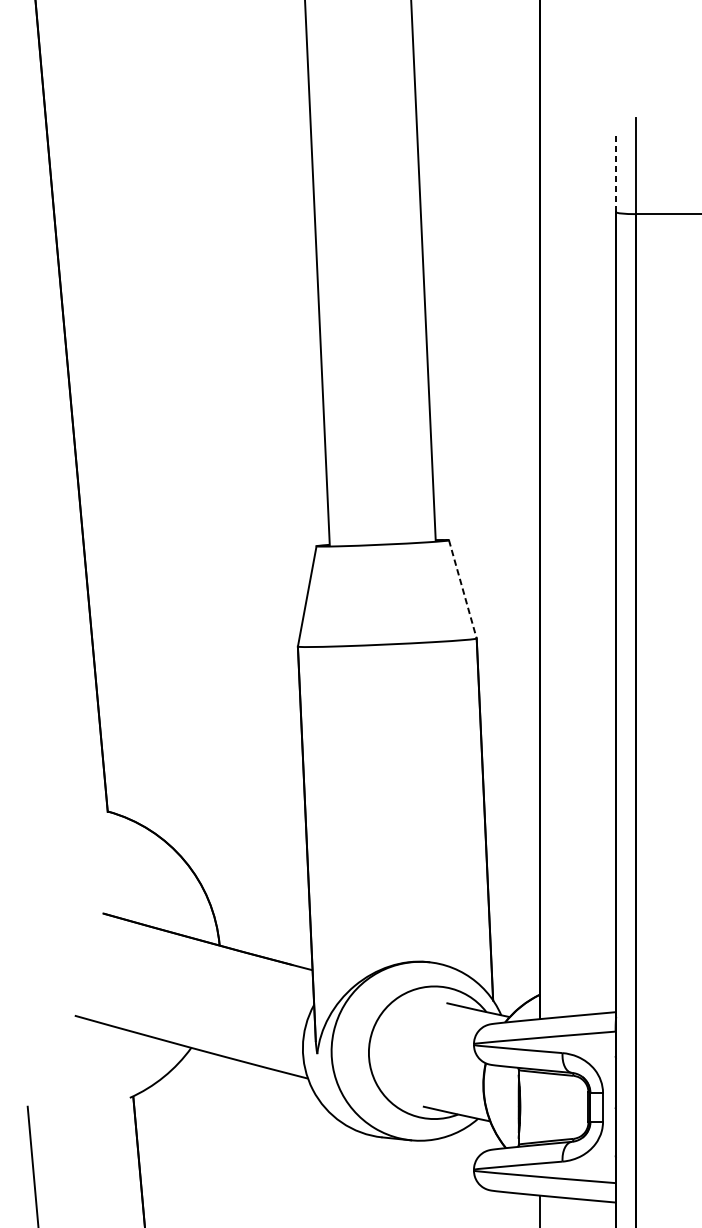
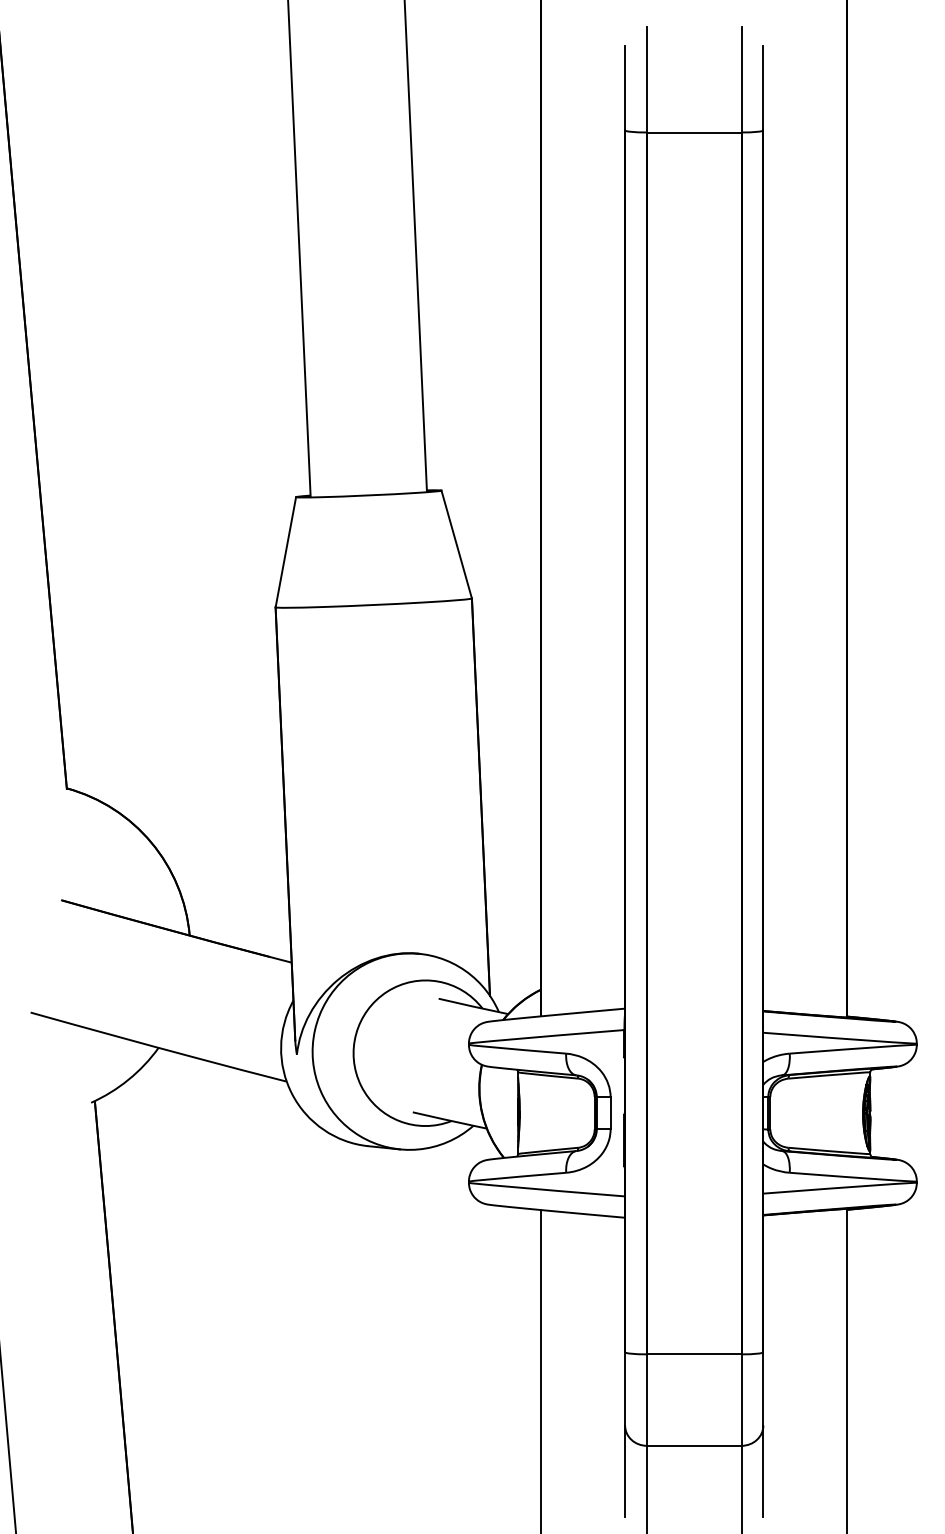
line: (616, 173) -> (625, 87), dashed -> solid
line: (462, 590) -> (456, 545), dashed -> solid

